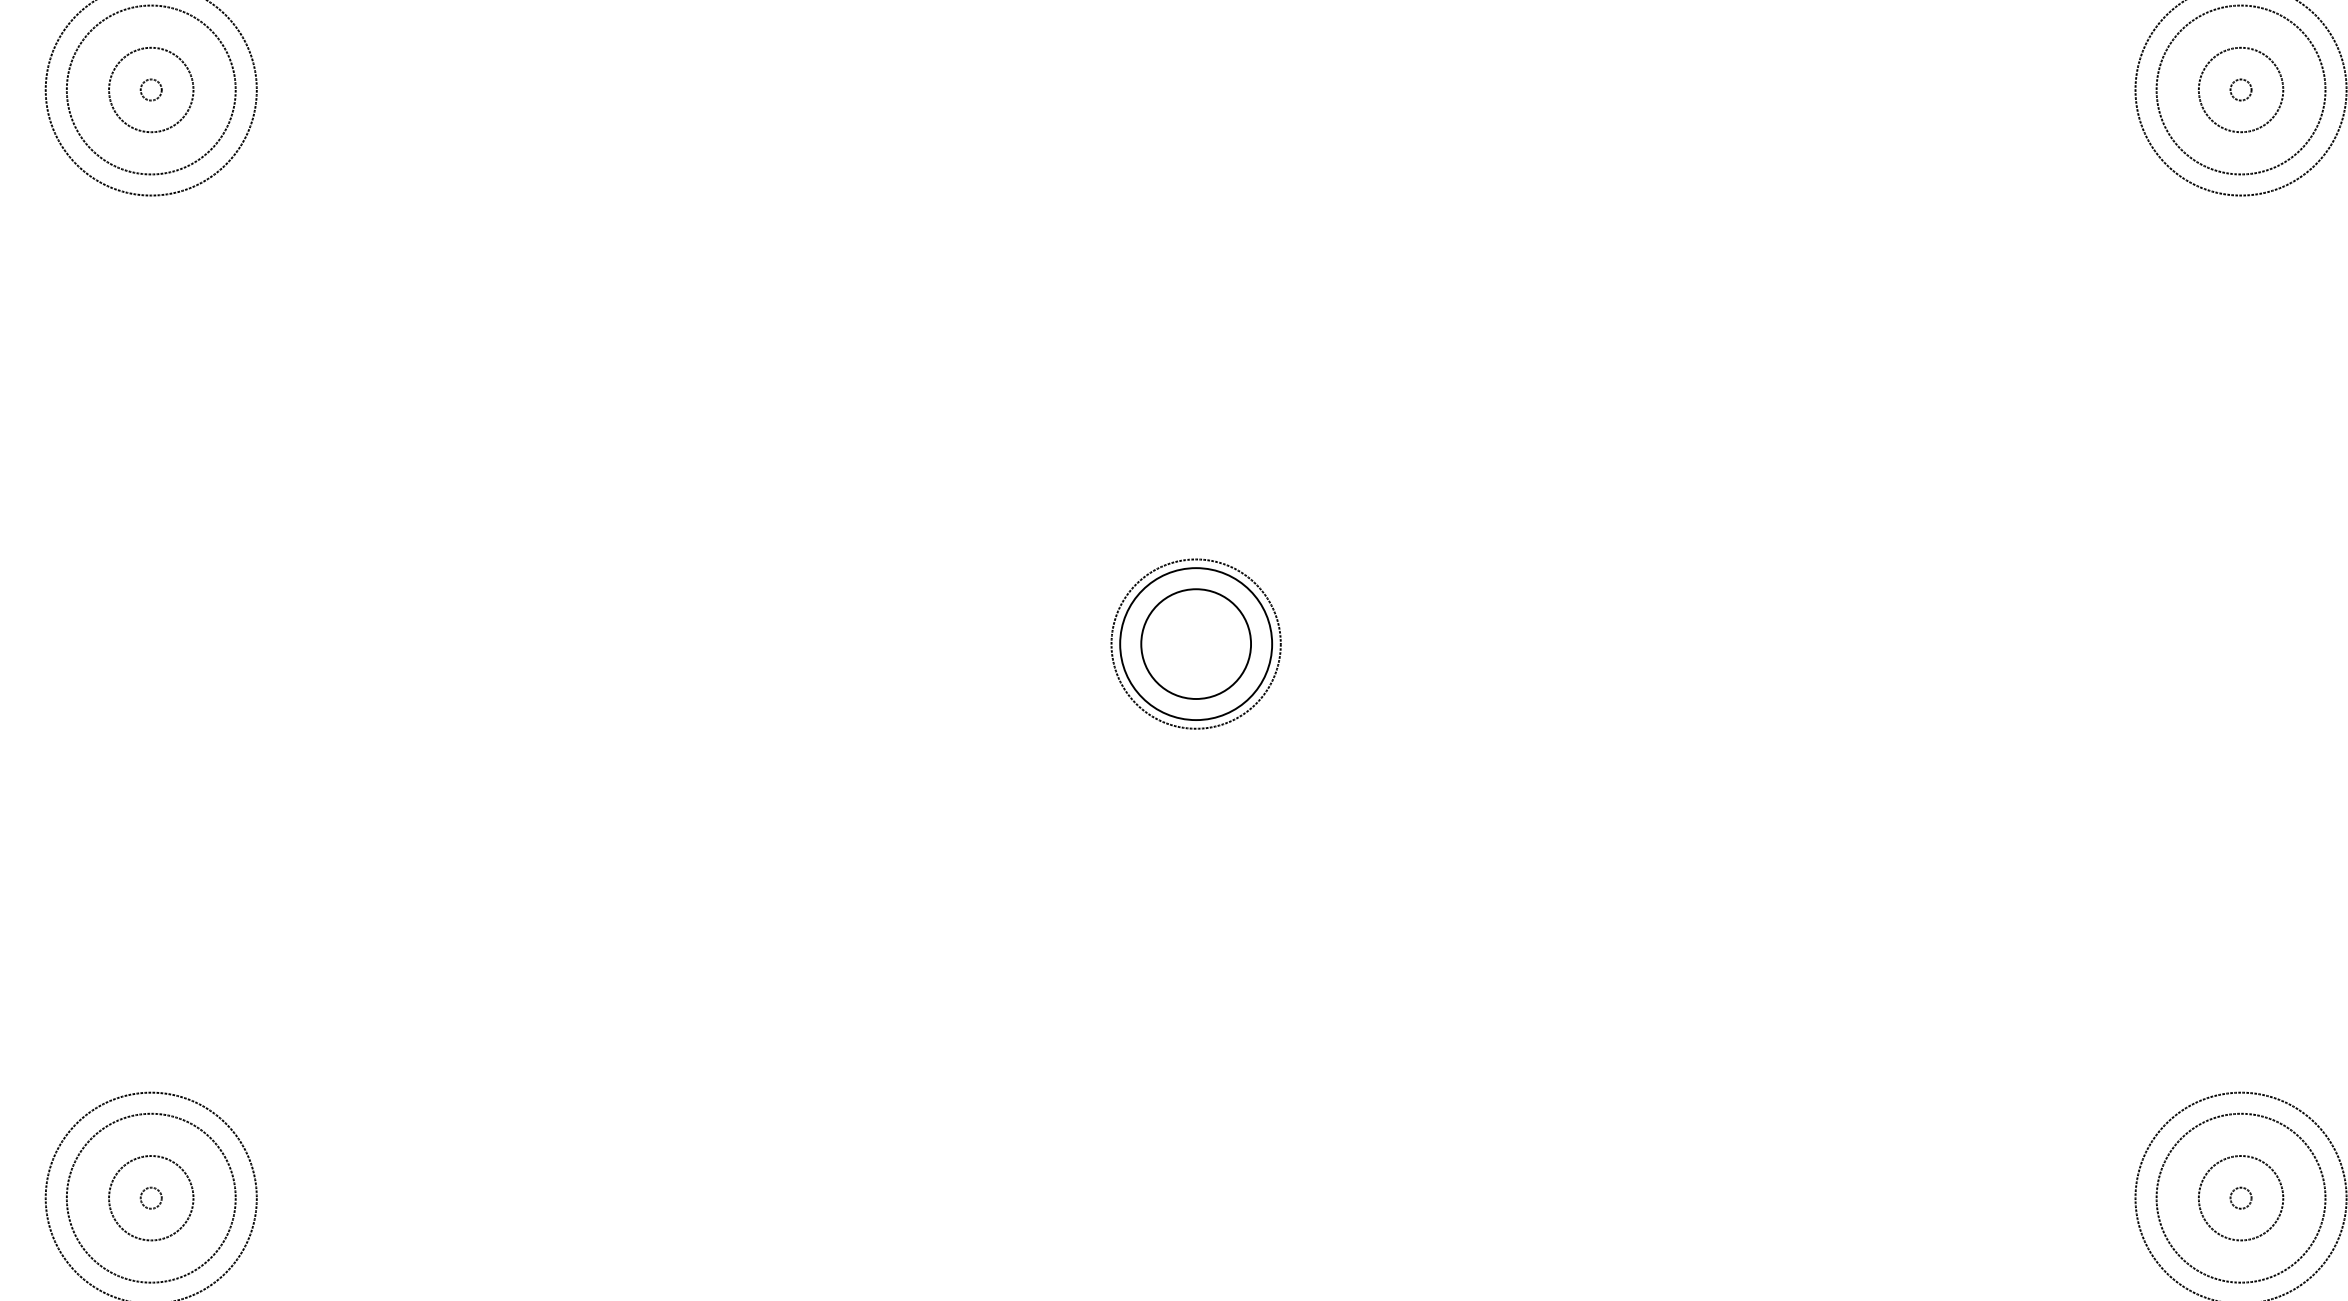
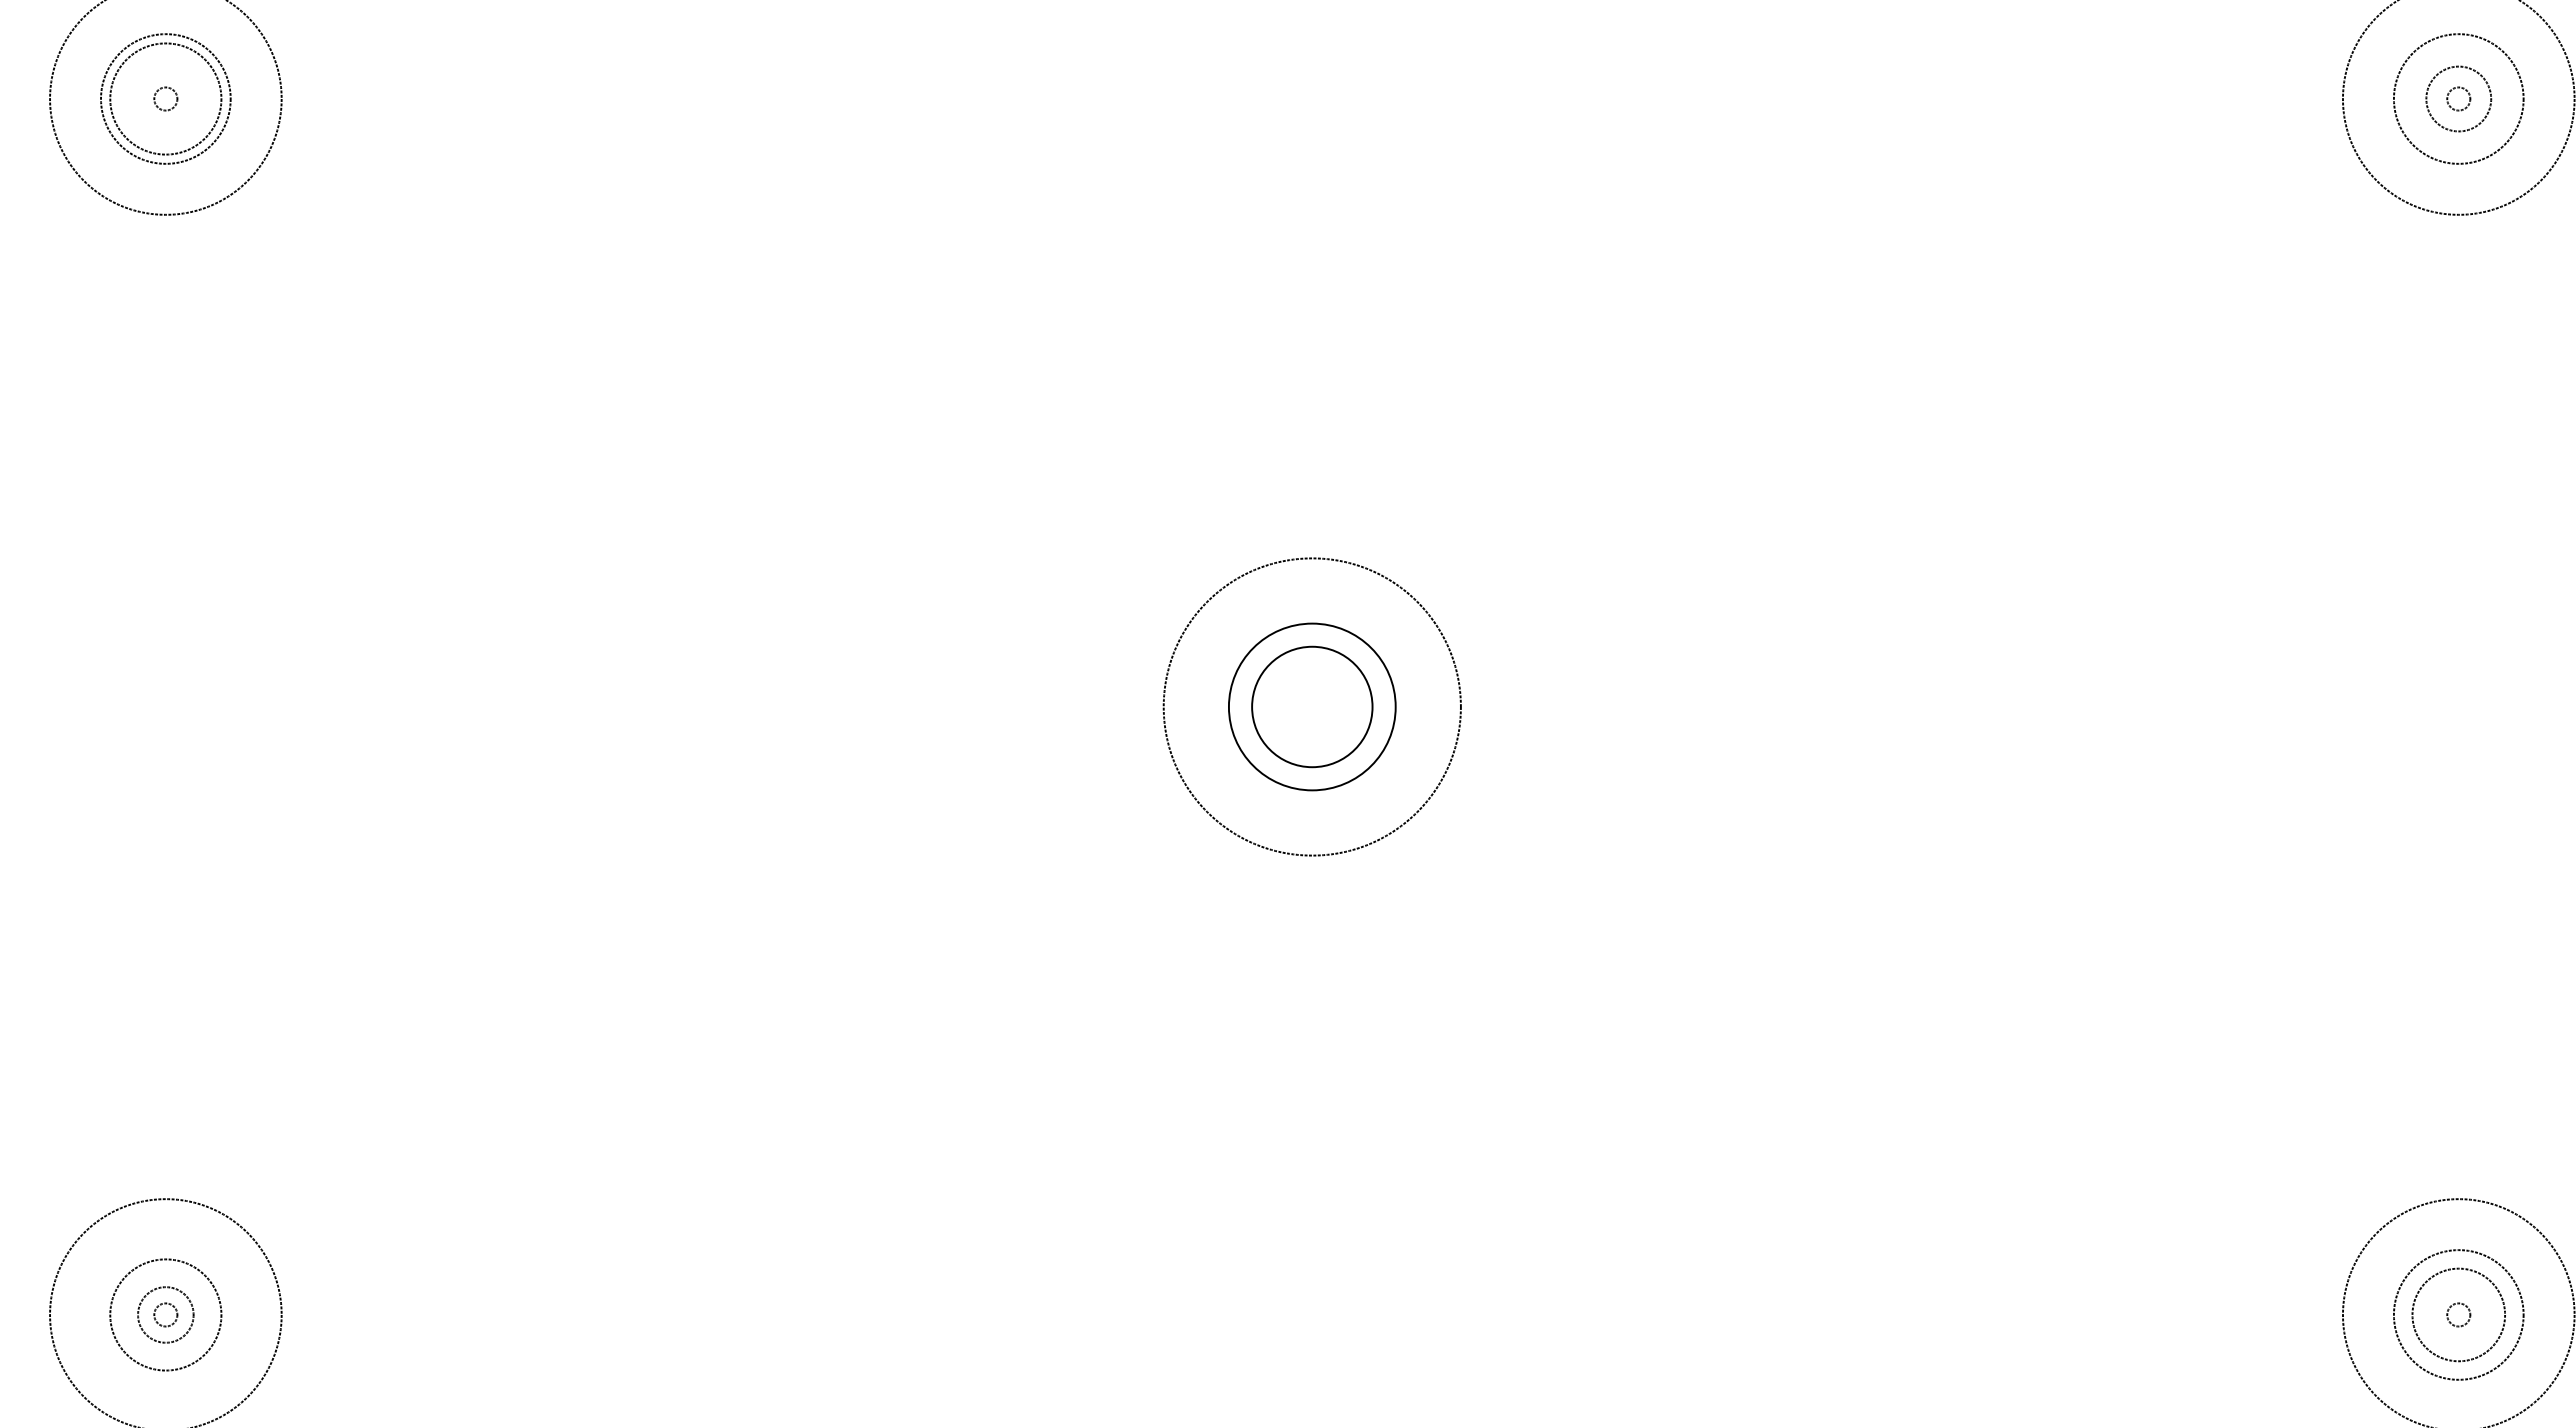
circle: (150, 89) -> (165, 98), size x0.6
circle: (150, 89) -> (165, 98), size x1.4
circle: (2240, 89) -> (2458, 98), size x0.7
circle: (2240, 89) -> (2458, 98), size x0.7
circle: (1196, 643) -> (1312, 706), size x1.6
circle: (150, 1197) -> (165, 1314), size x0.6
circle: (150, 1197) -> (165, 1314), size x0.6
circle: (2240, 1197) -> (2458, 1314), size x0.7

